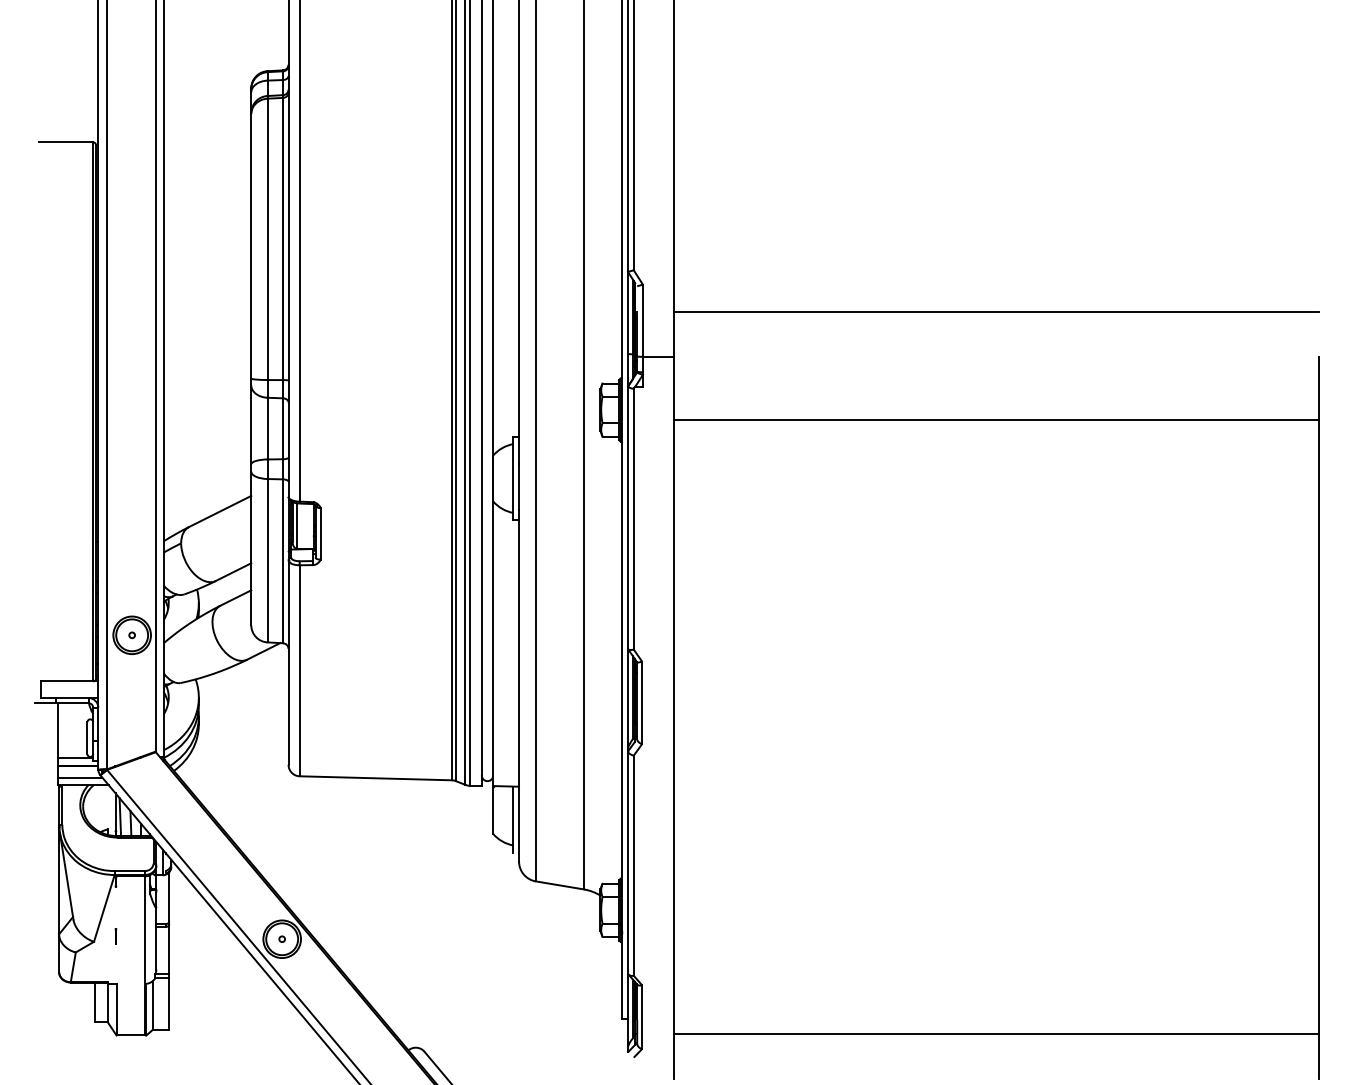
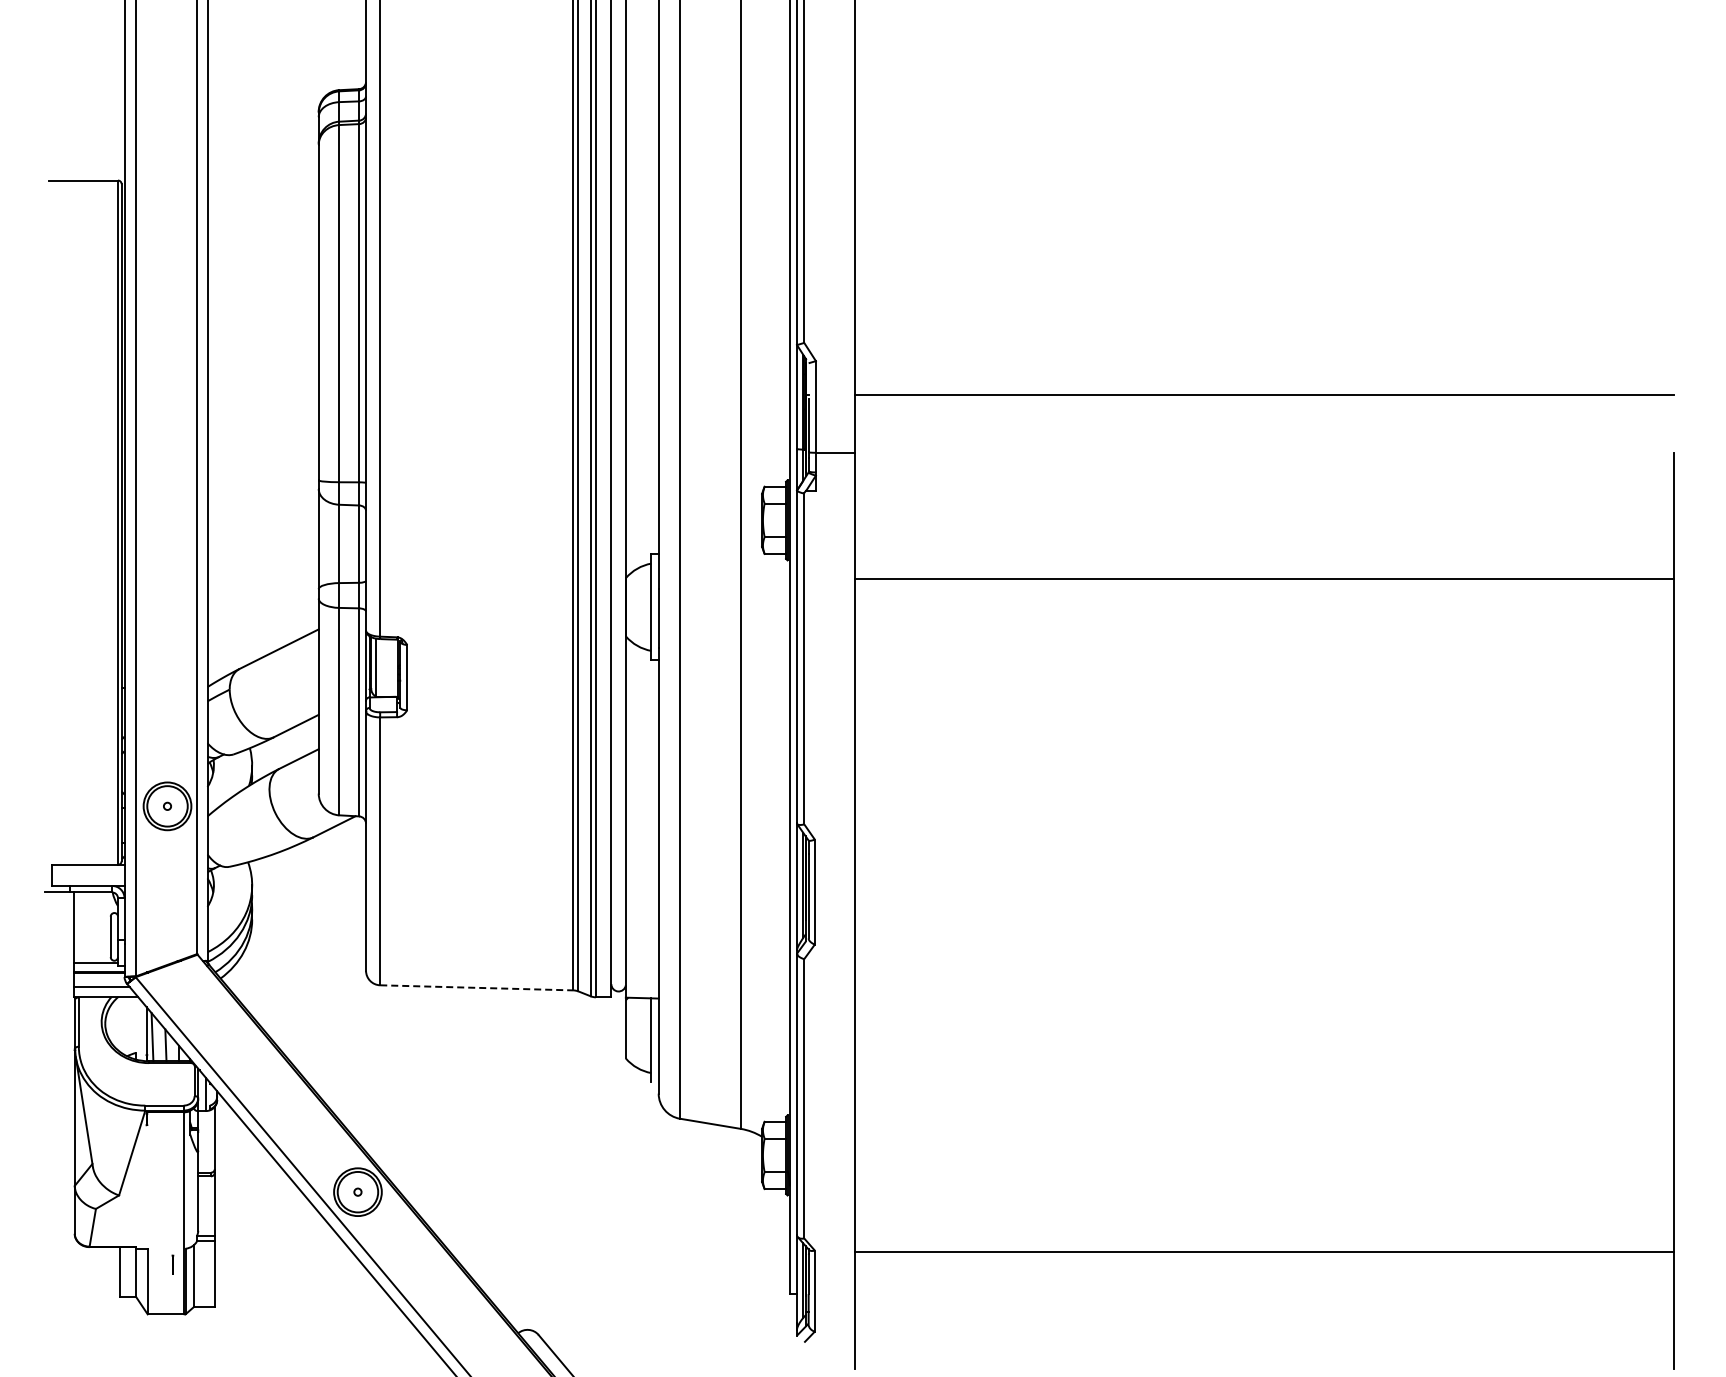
line: (996, 419) -> (1264, 578), moved
line: (375, 778) -> (476, 987), solid -> dashed
part: (115, 936) -> (172, 1264), moved
line: (996, 1034) -> (1264, 1252), moved

